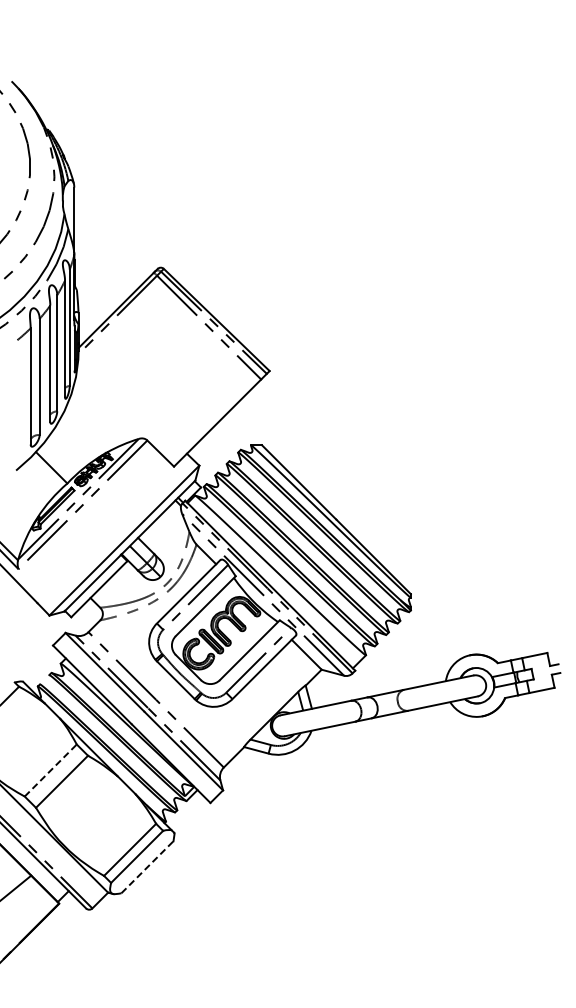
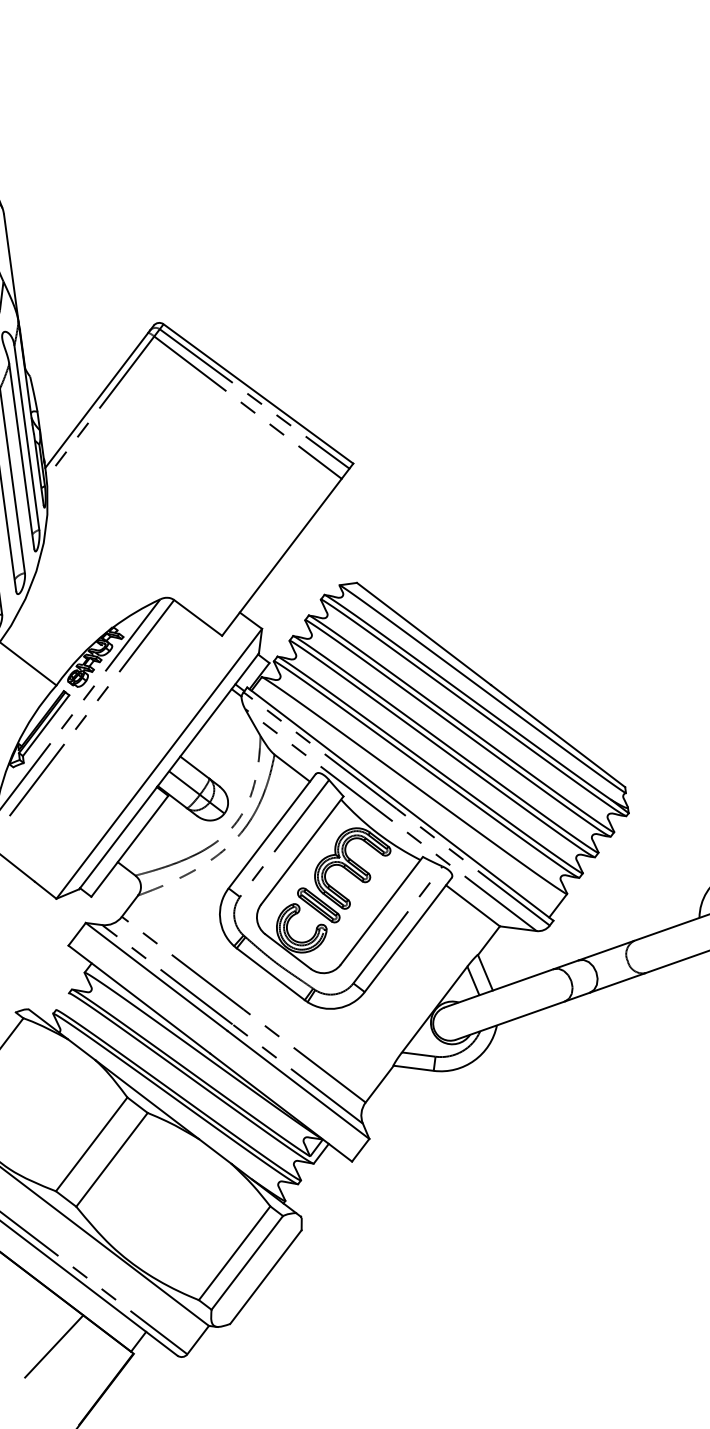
line: (50, 770) -> (91, 1144), dashed -> solid
line: (147, 867) -> (266, 1277), dashed -> solid

